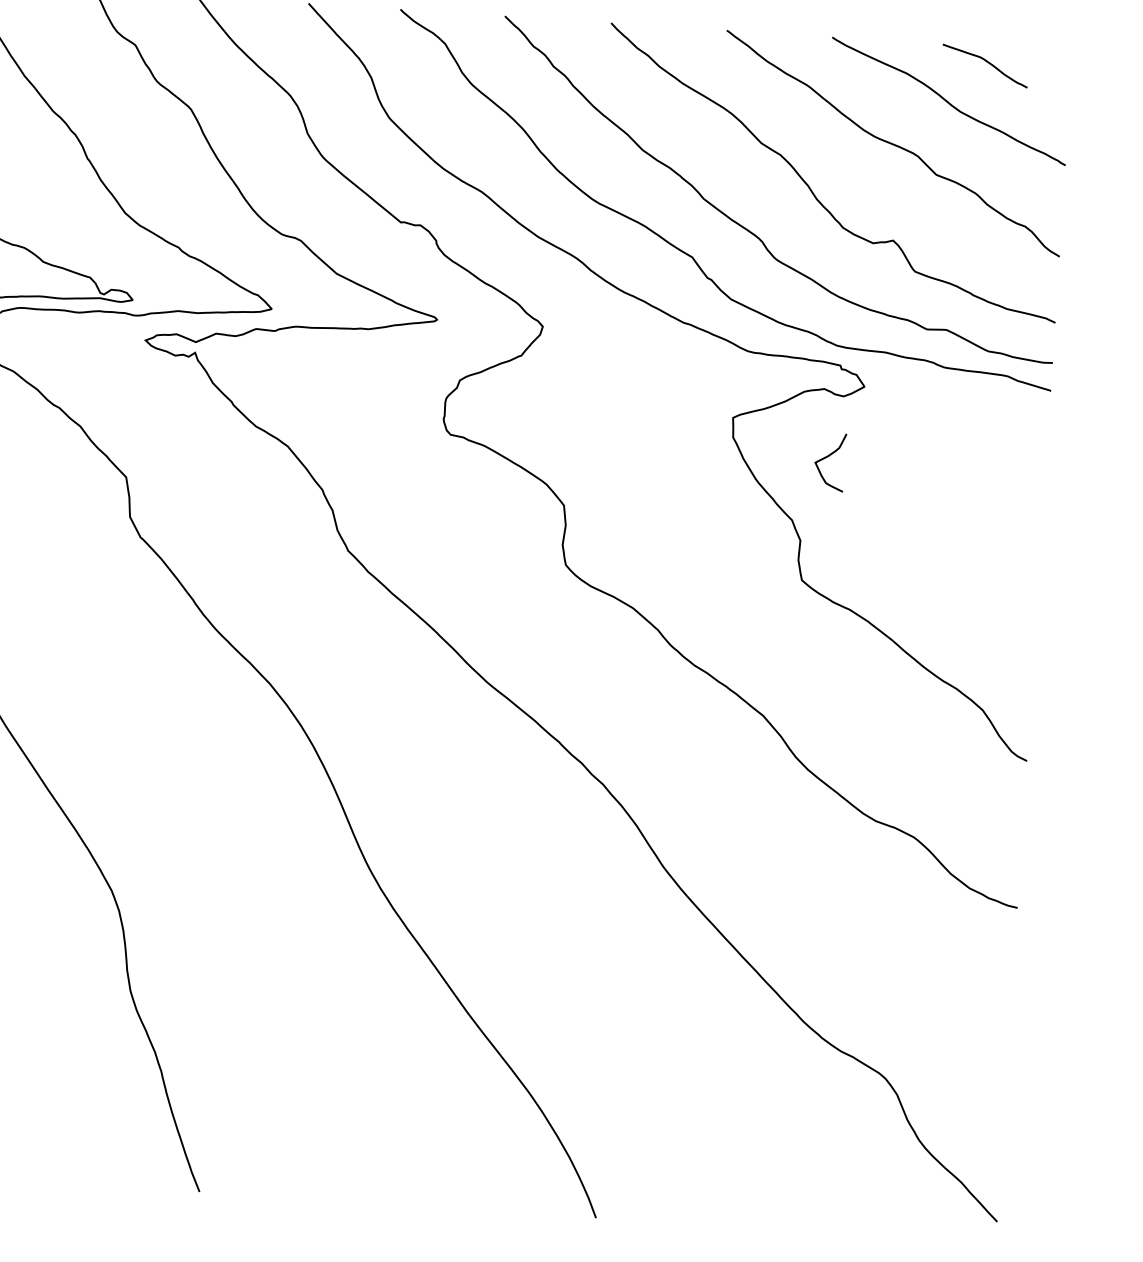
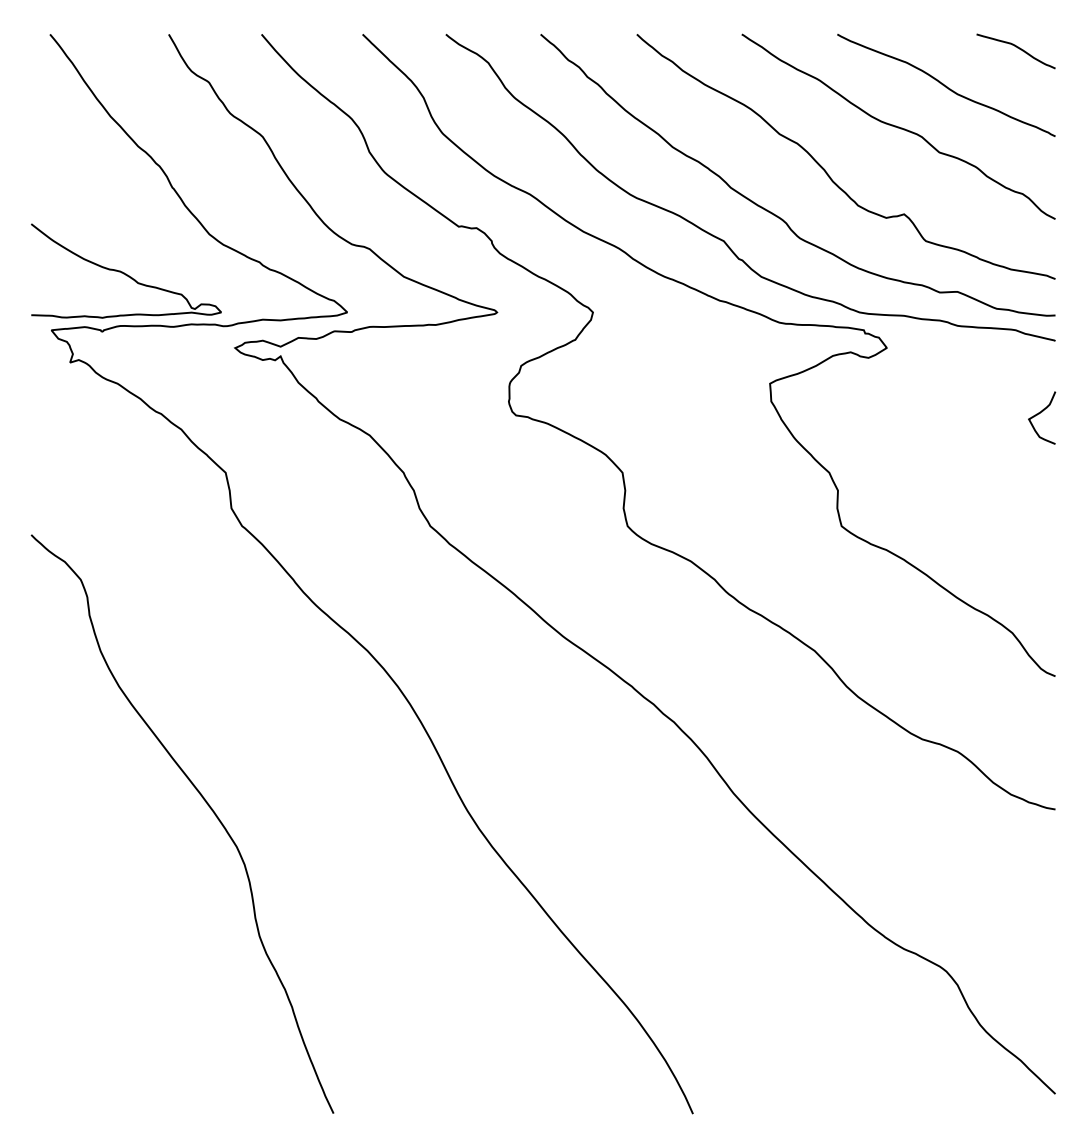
curve: (986, 62) -> (1017, 48), moved
curve: (827, 458) -> (1039, 414), moved

